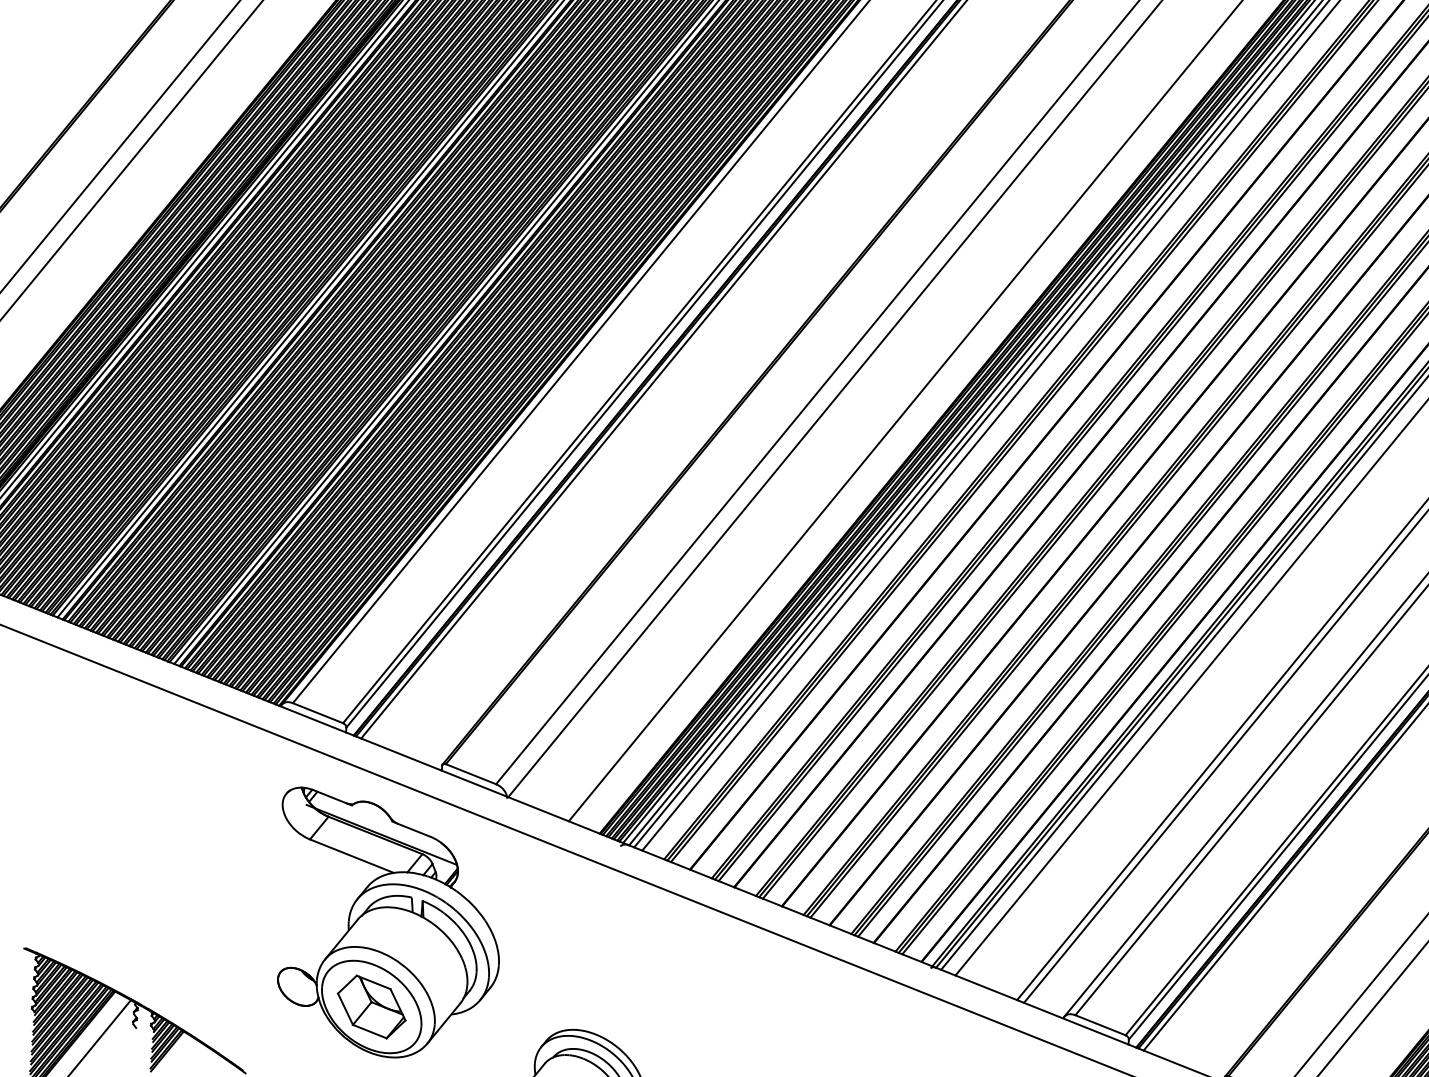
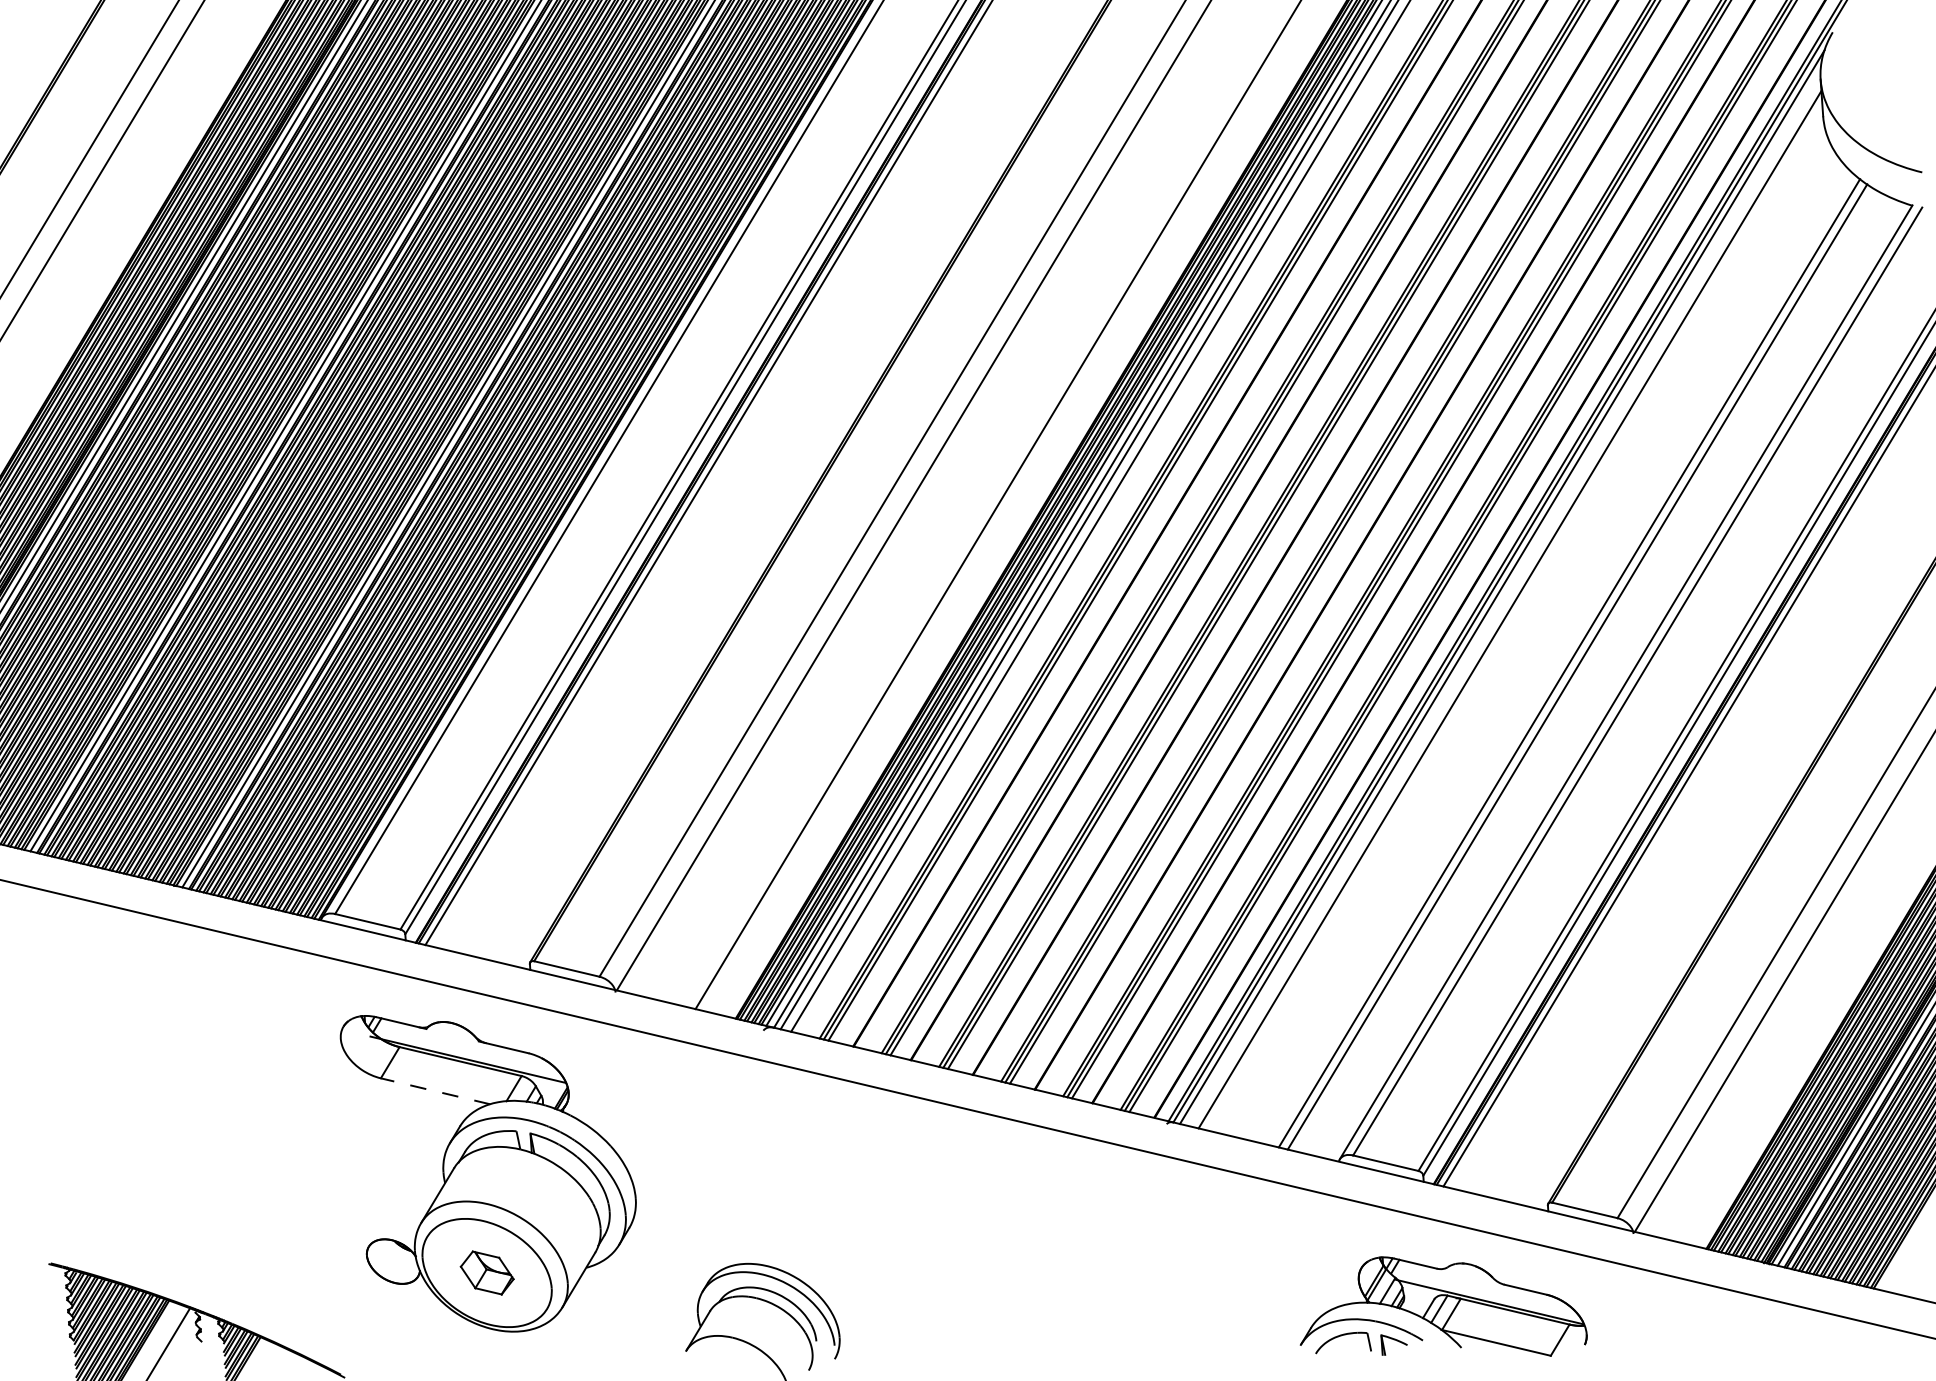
line: (351, 856) -> (435, 1091), solid -> dashed
part: (372, 1006) -> (487, 1272), size x0.6

